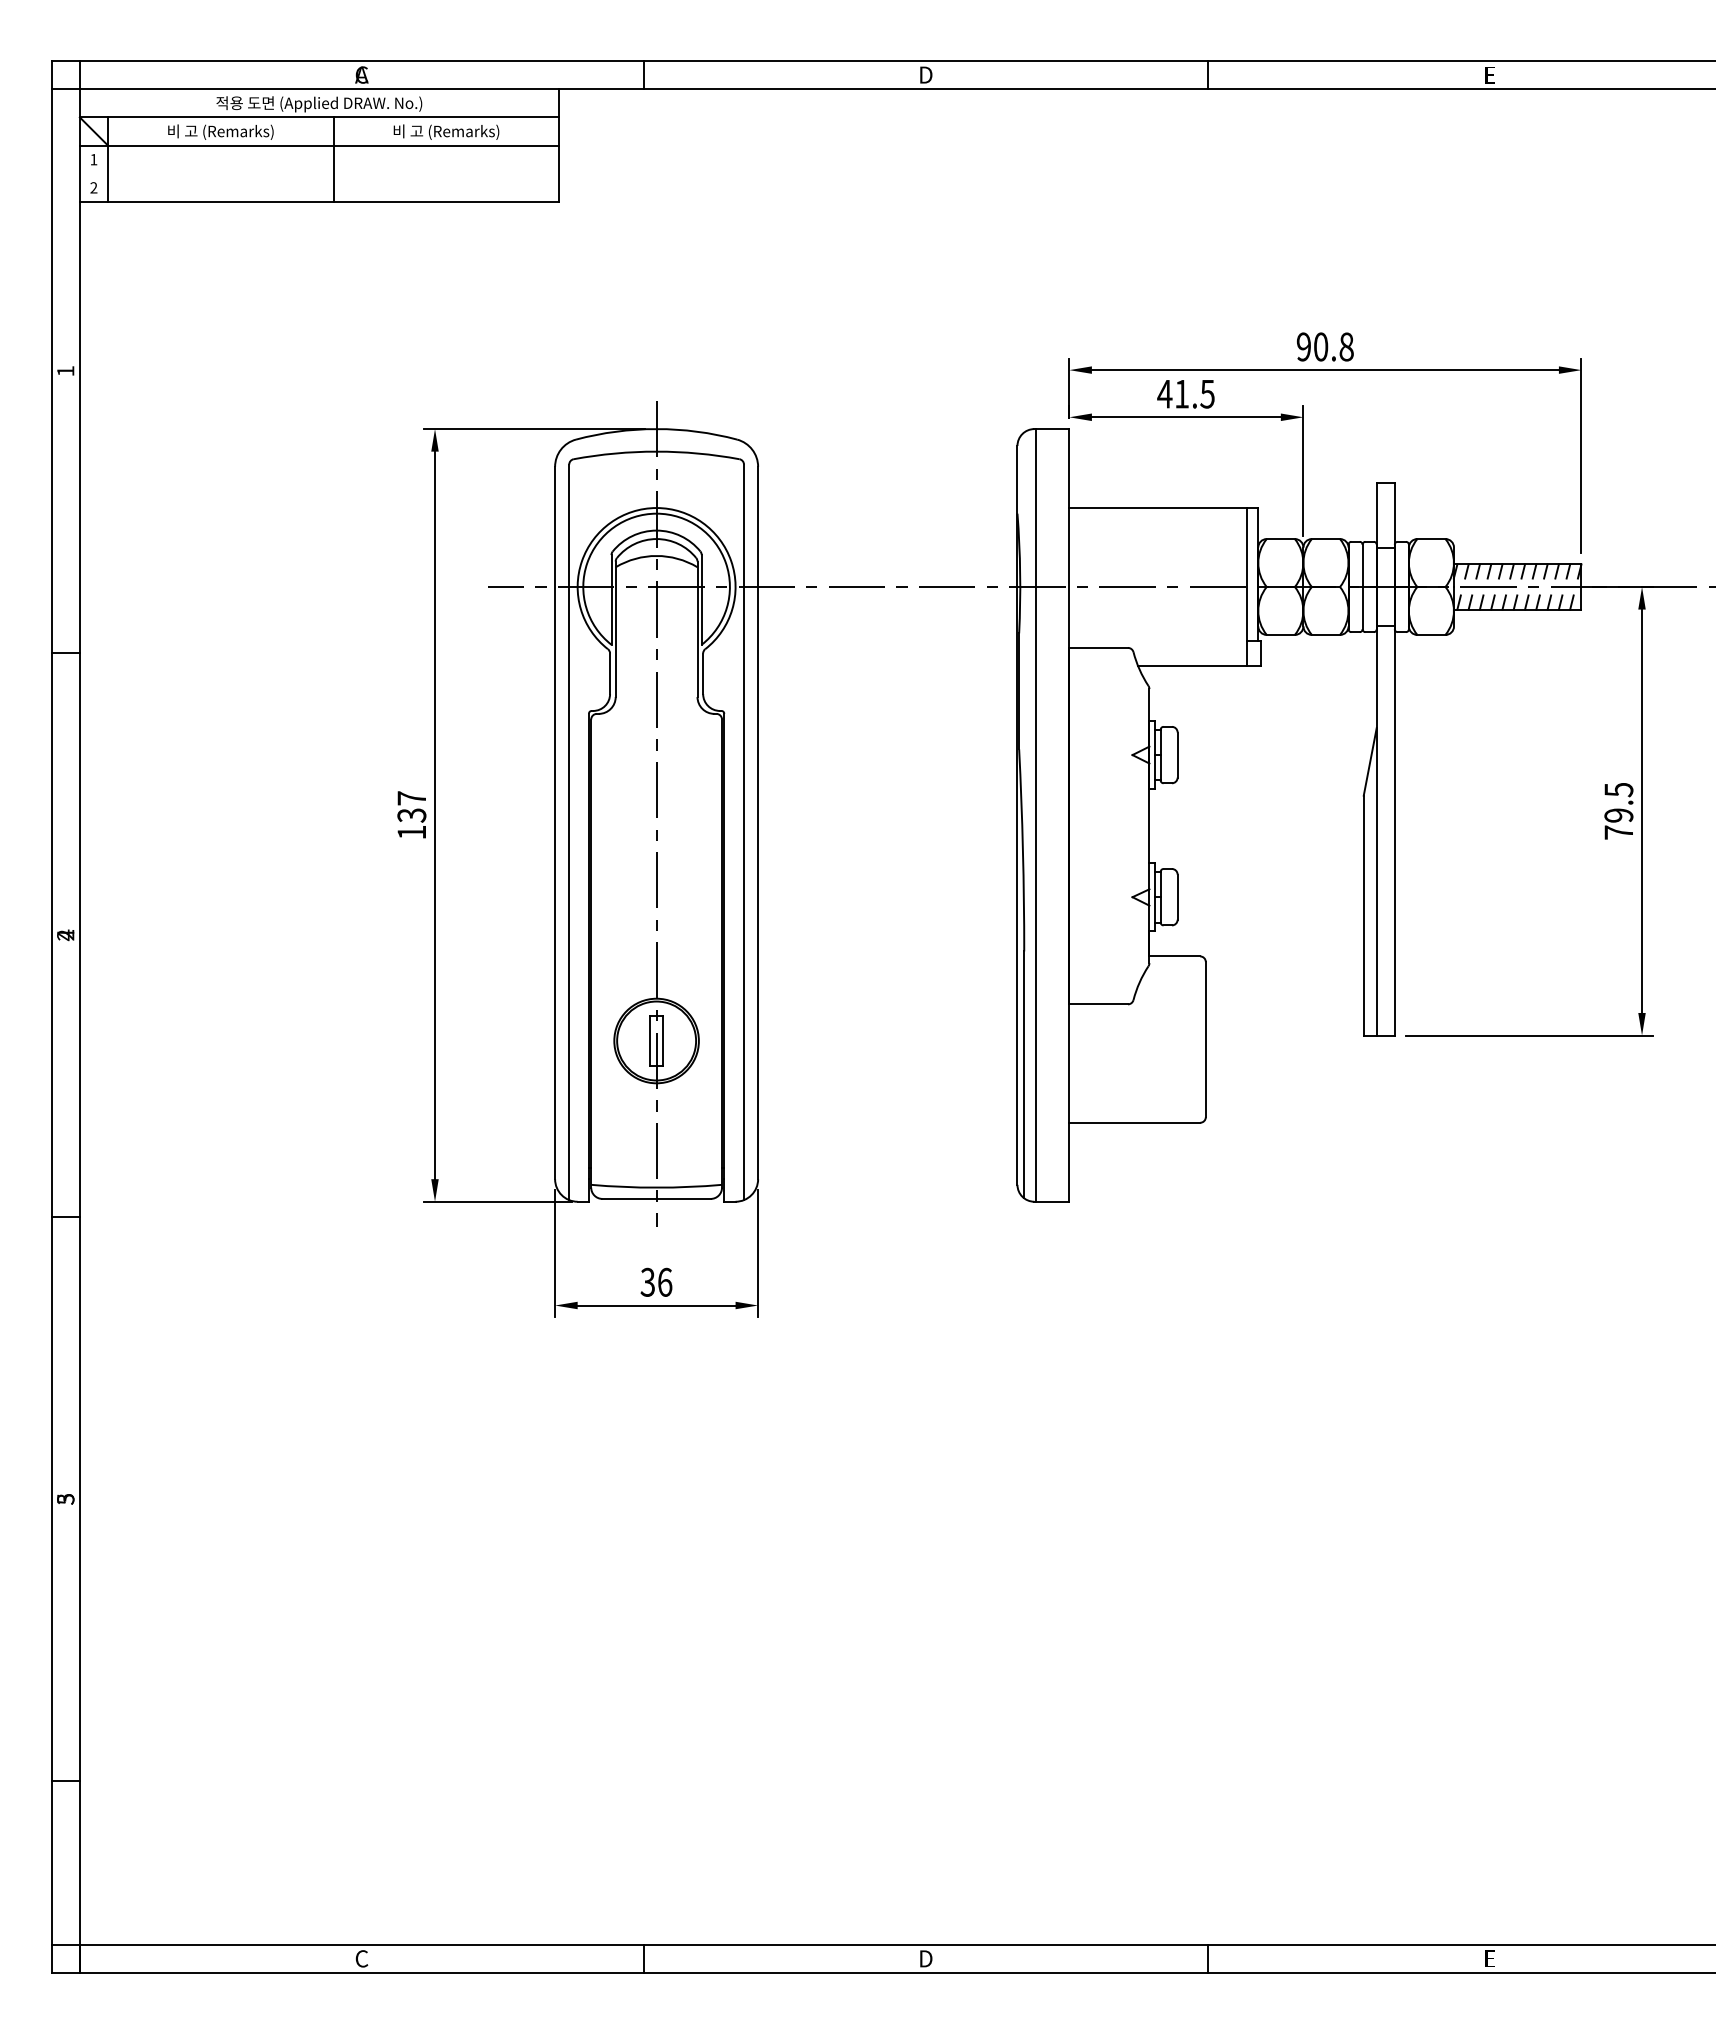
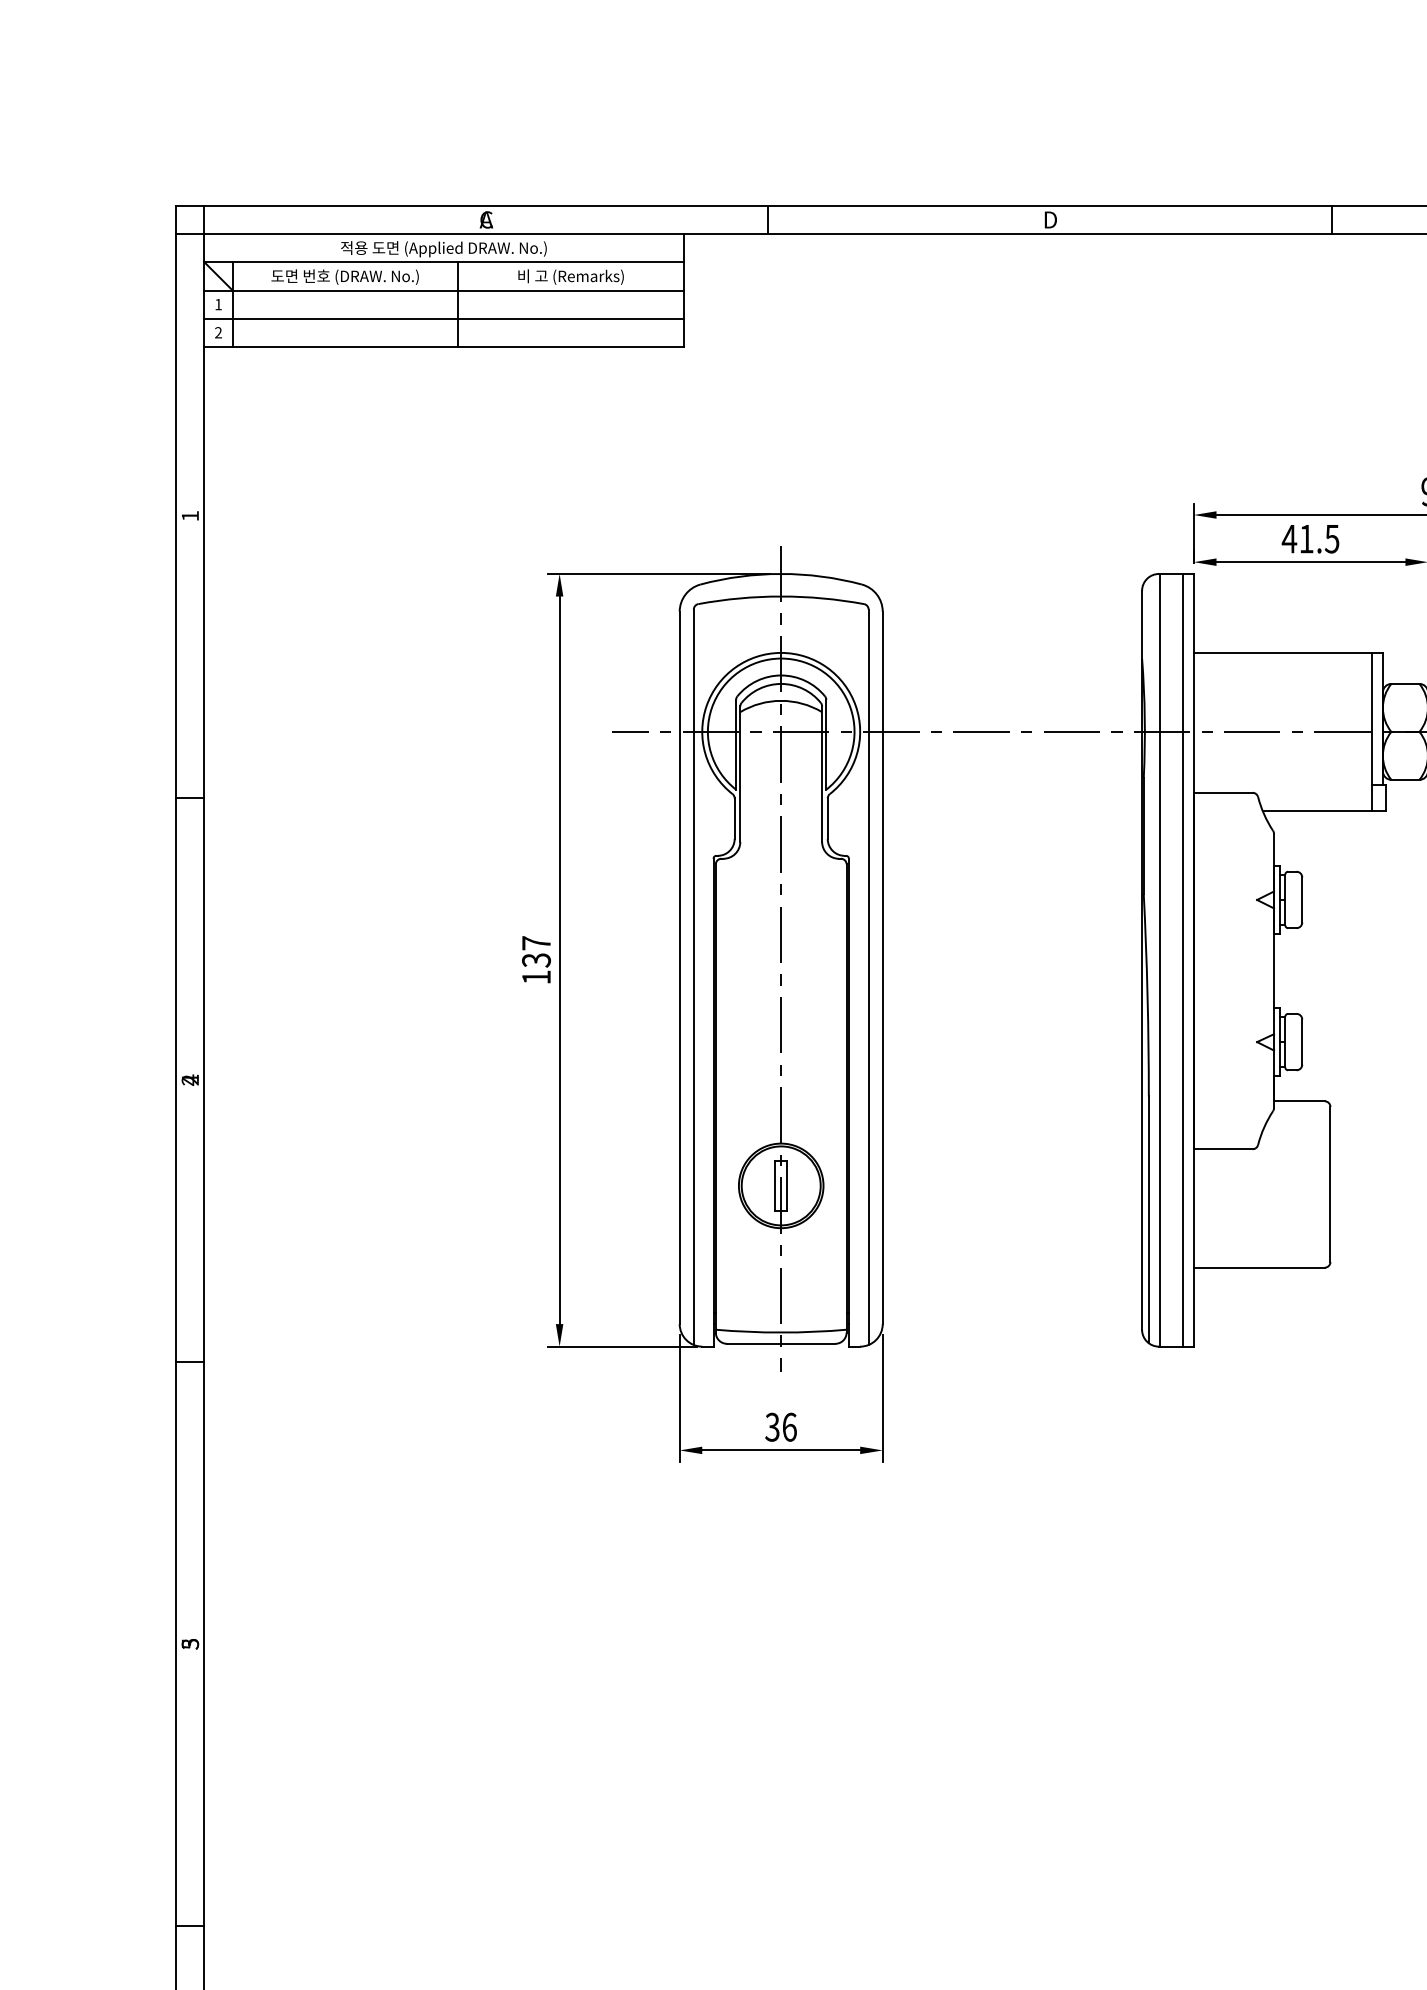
text: (220, 131) -> (345, 276), 비 고 (Remarks) -> 도면 번호 (DRAW. No.)
line: (319, 173) -> (444, 318), added
line: (1058, 815) -> (1183, 960), added

